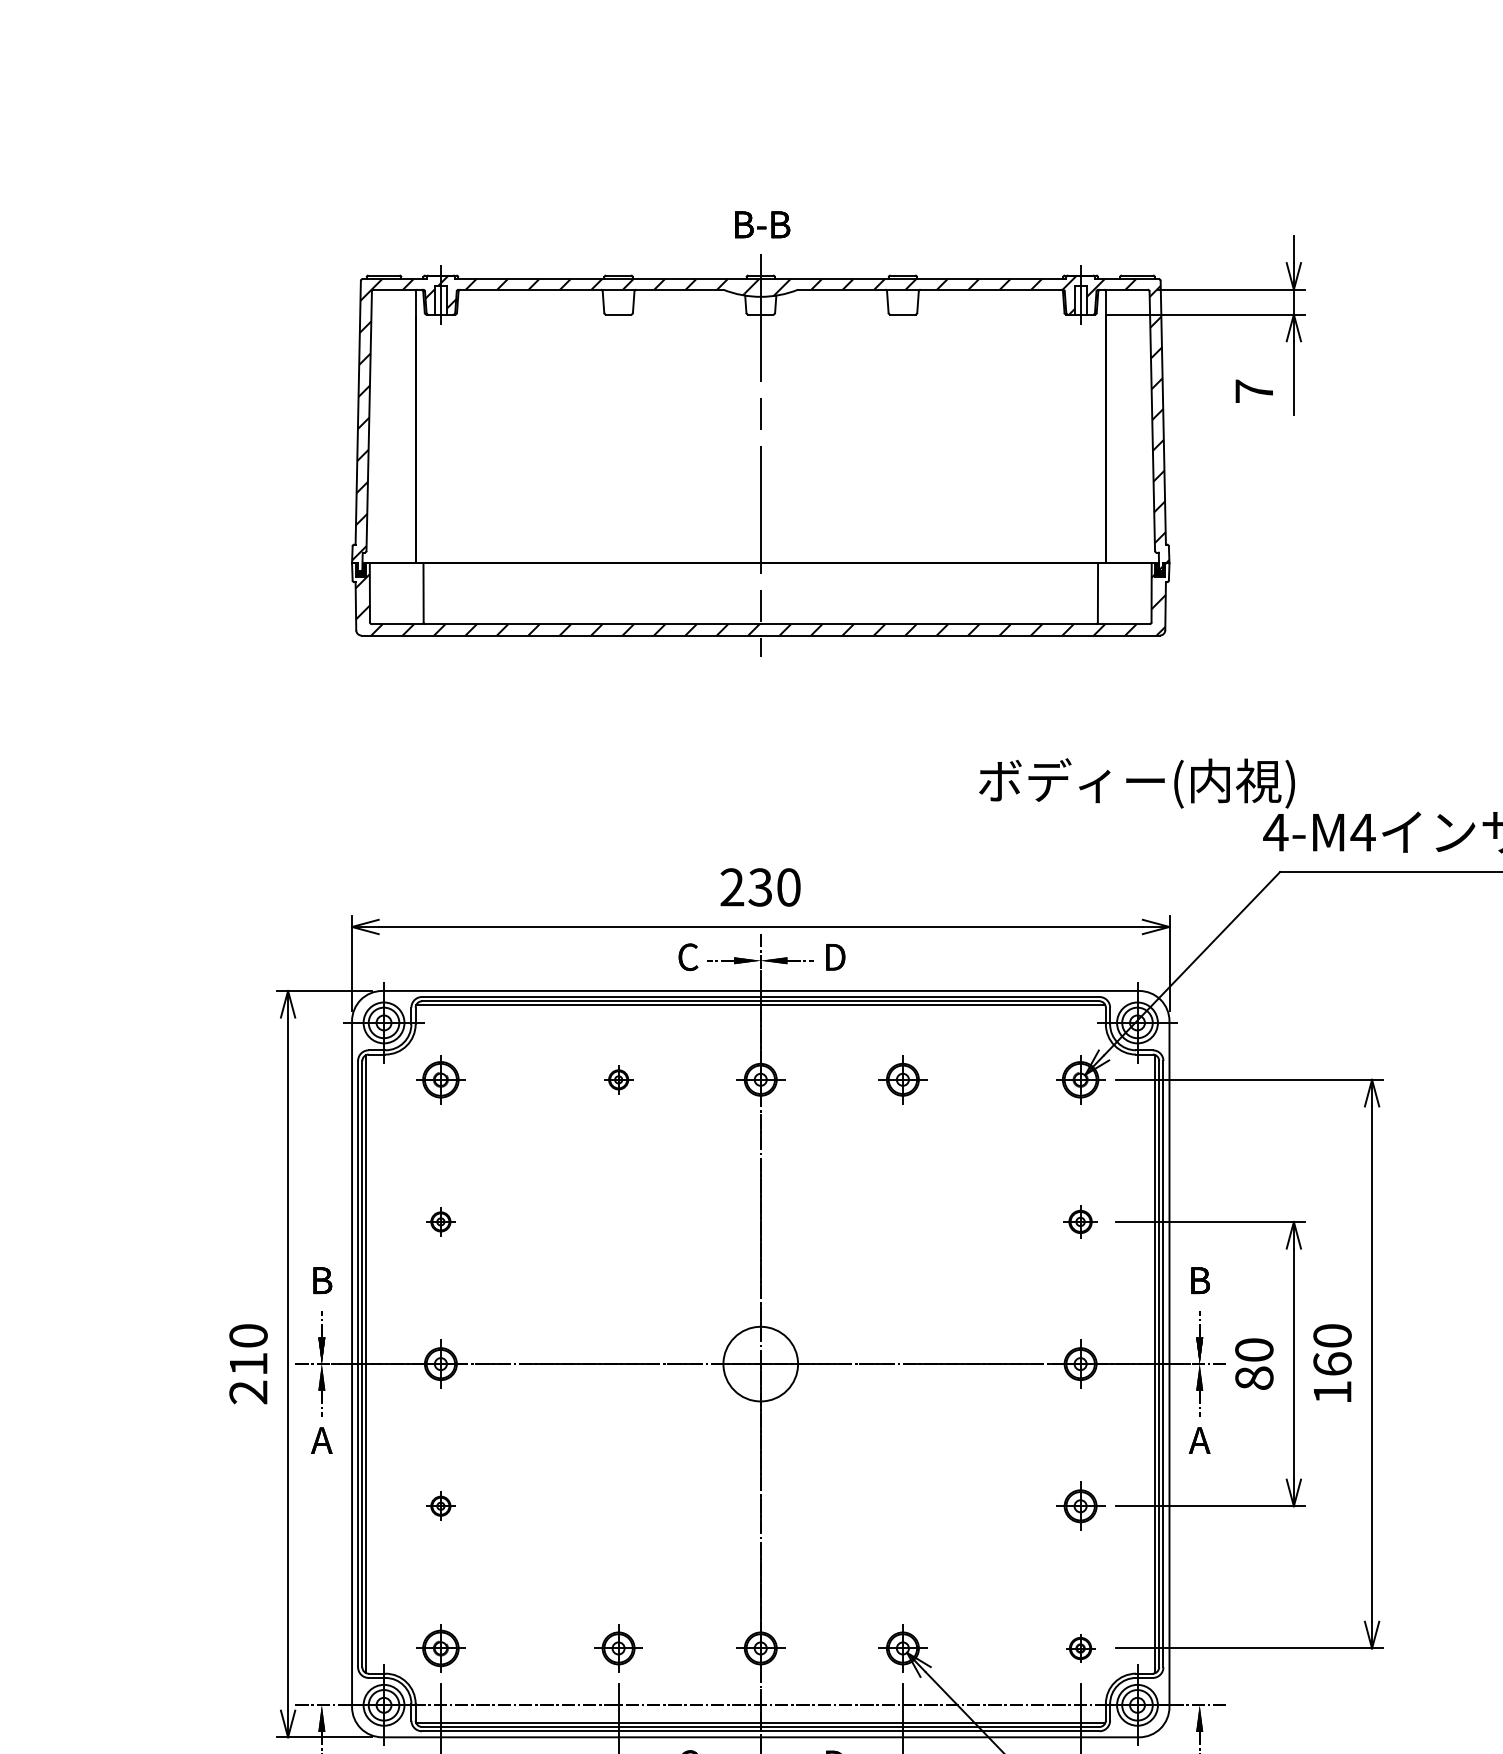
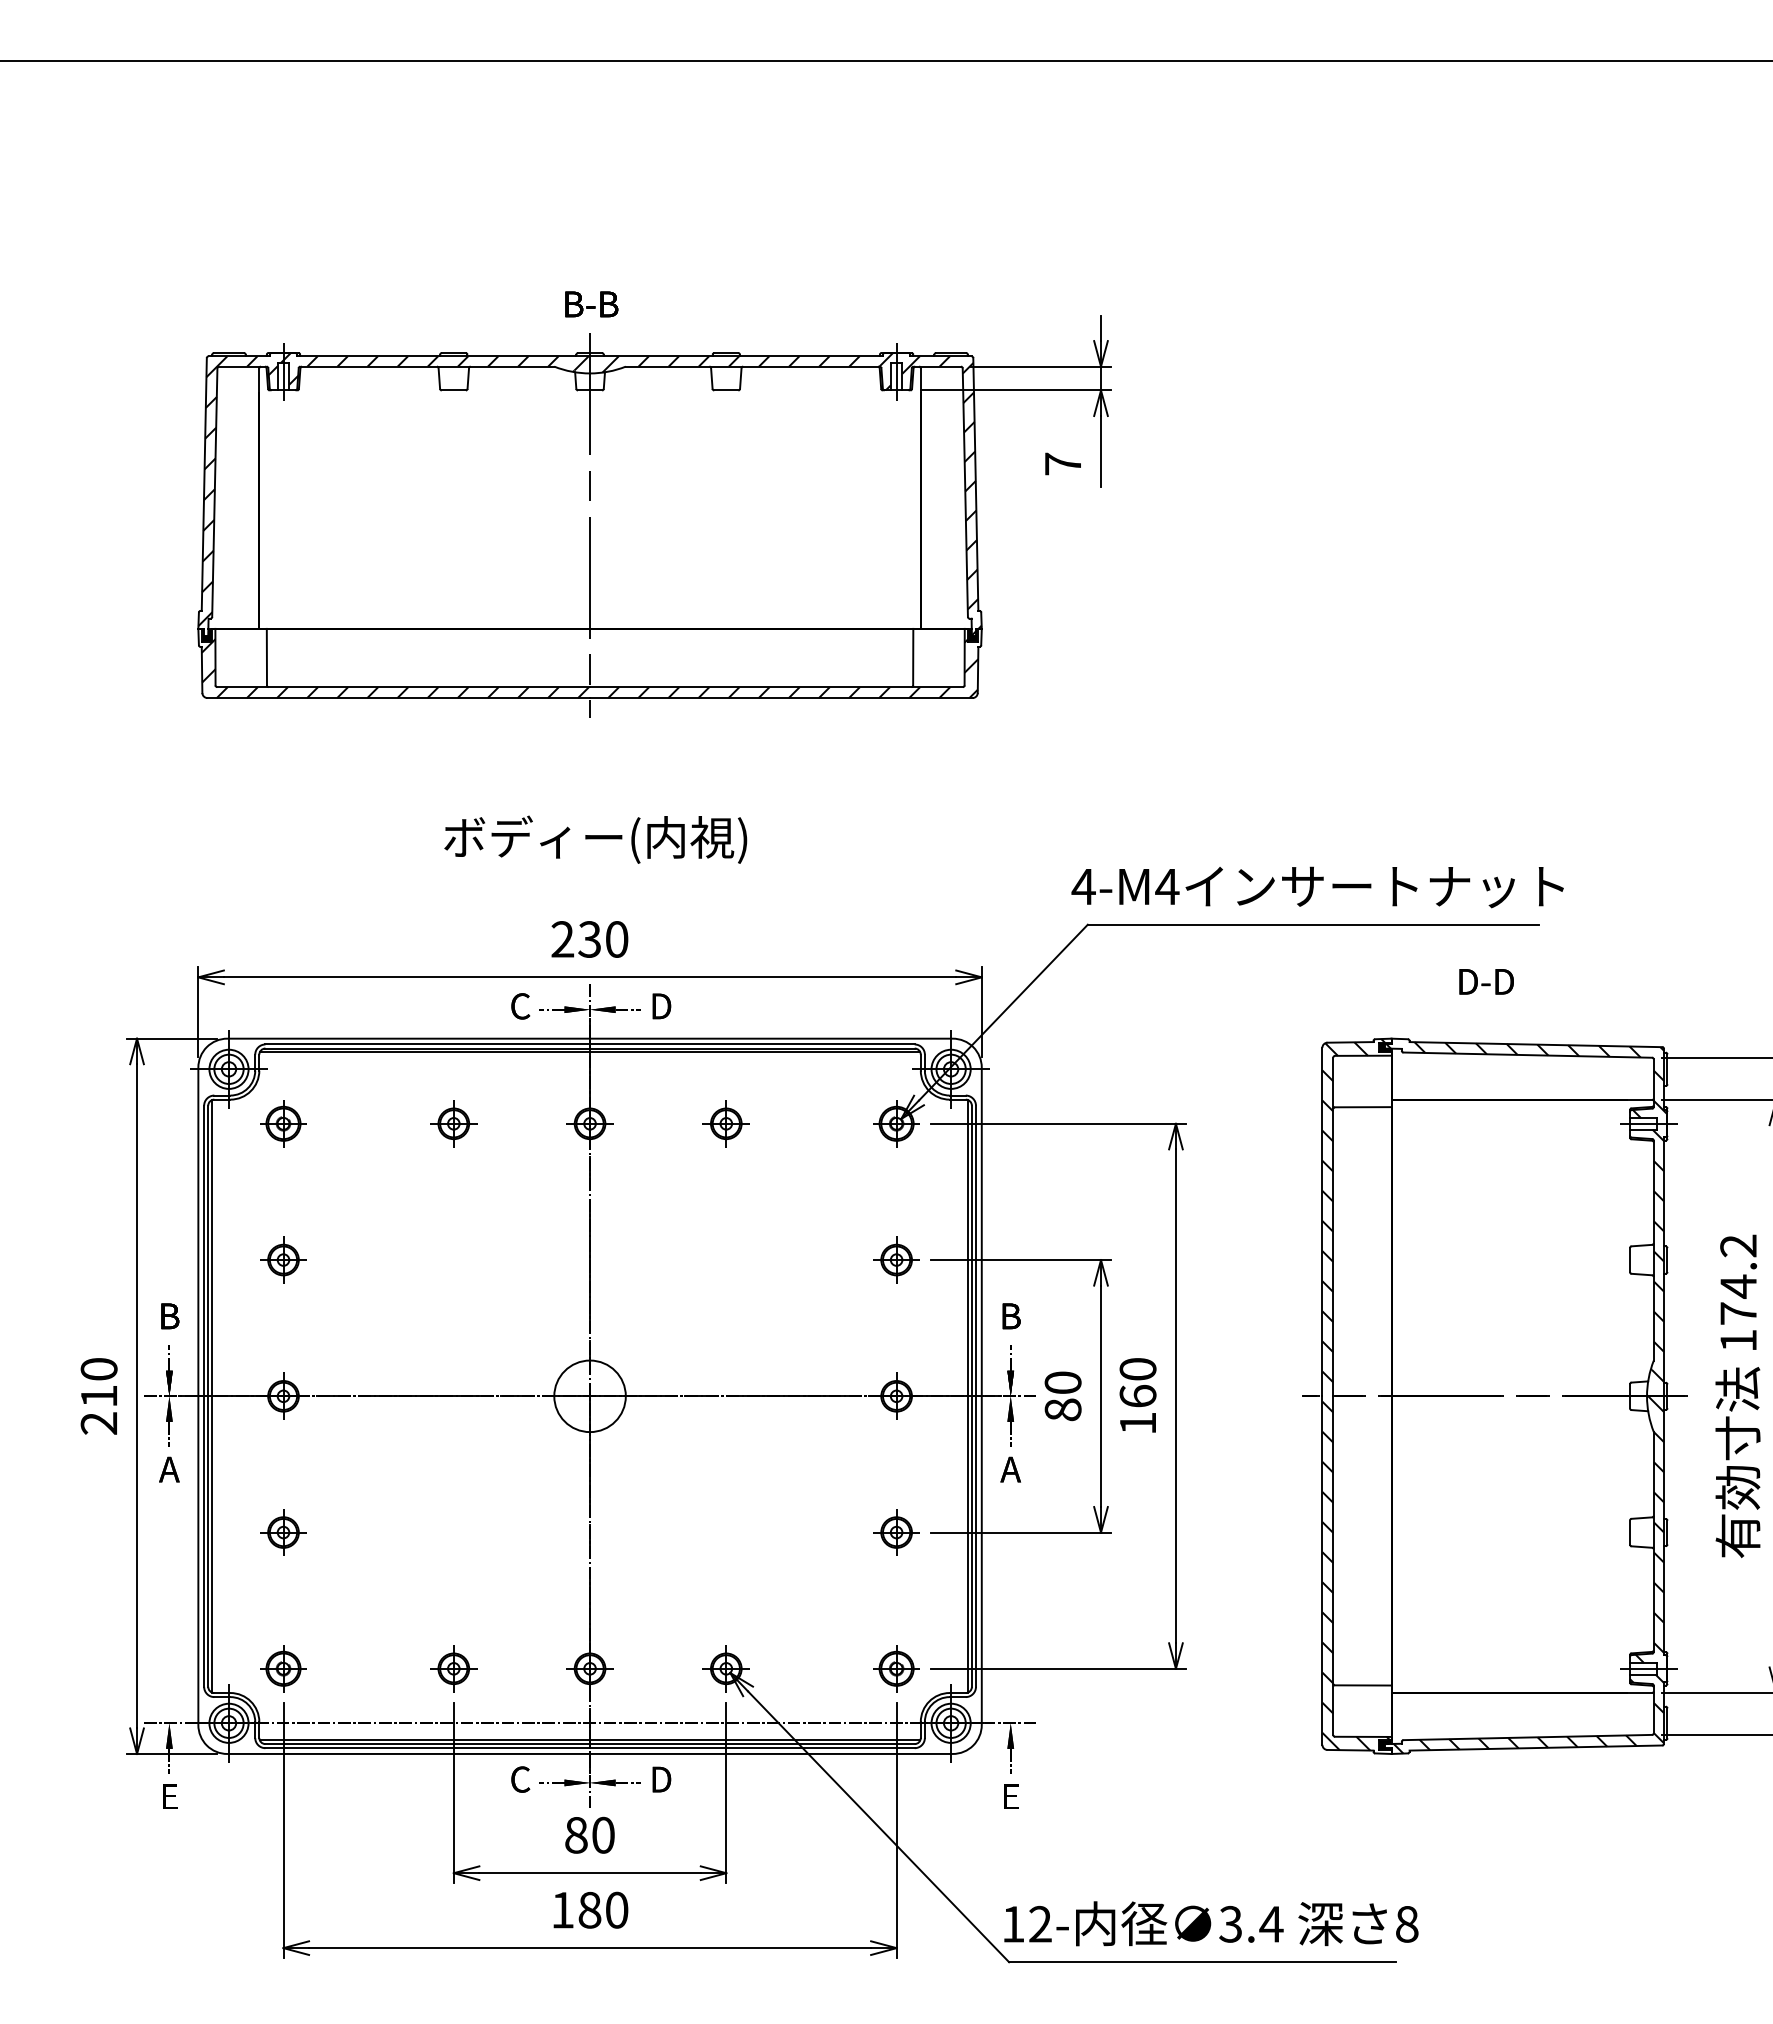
text: (1136, 783) -> (595, 839), moved
part: (618, 1079) -> (453, 1123), size x1.67
part: (440, 1221) -> (283, 1259), size x1.67
part: (1080, 1221) -> (896, 1259), size x1.43
part: (440, 1506) -> (283, 1532), size x1.67
part: (1080, 1648) -> (896, 1668), size x1.67

